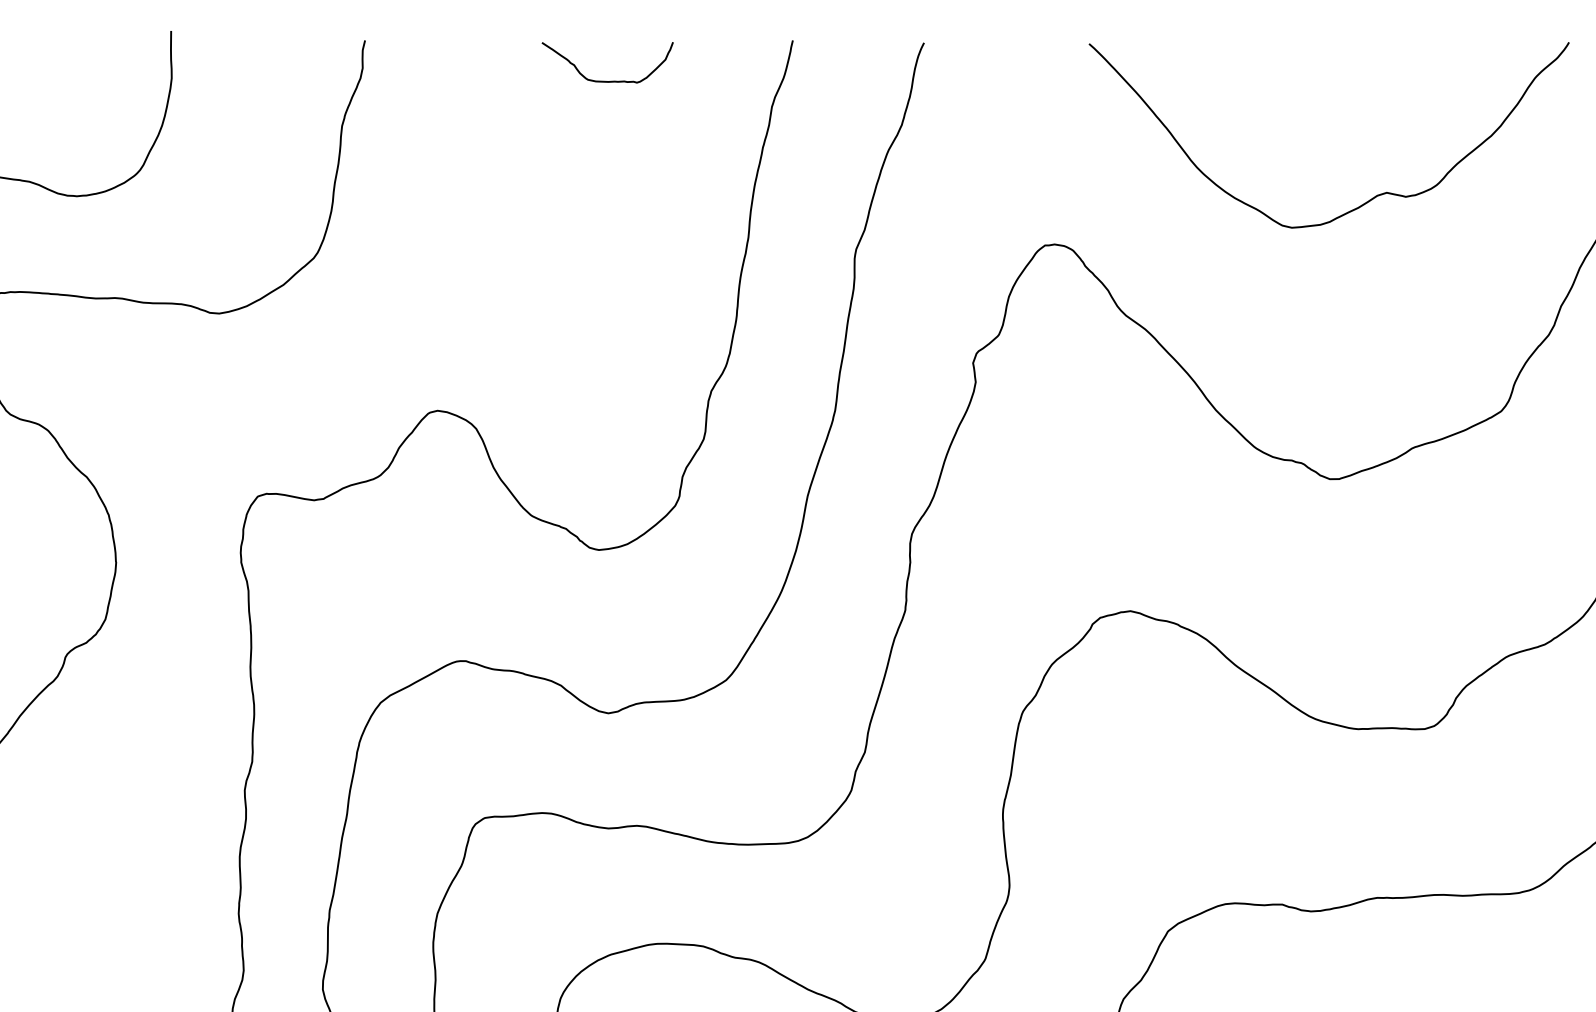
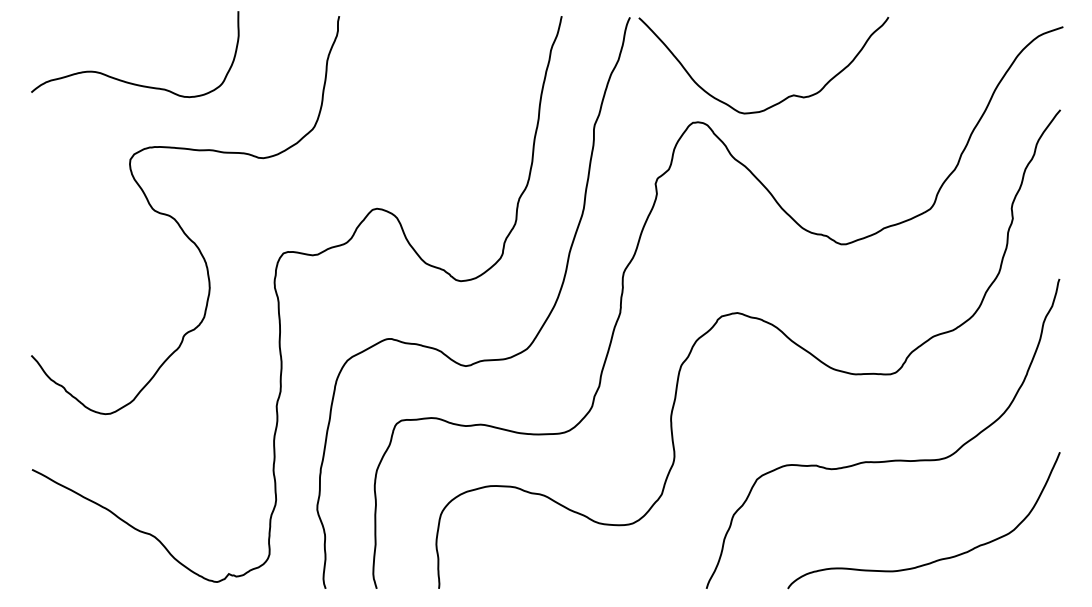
curve: (607, 79) -> (465, 36), removed
curve: (1365, 200) -> (782, 99), moved

